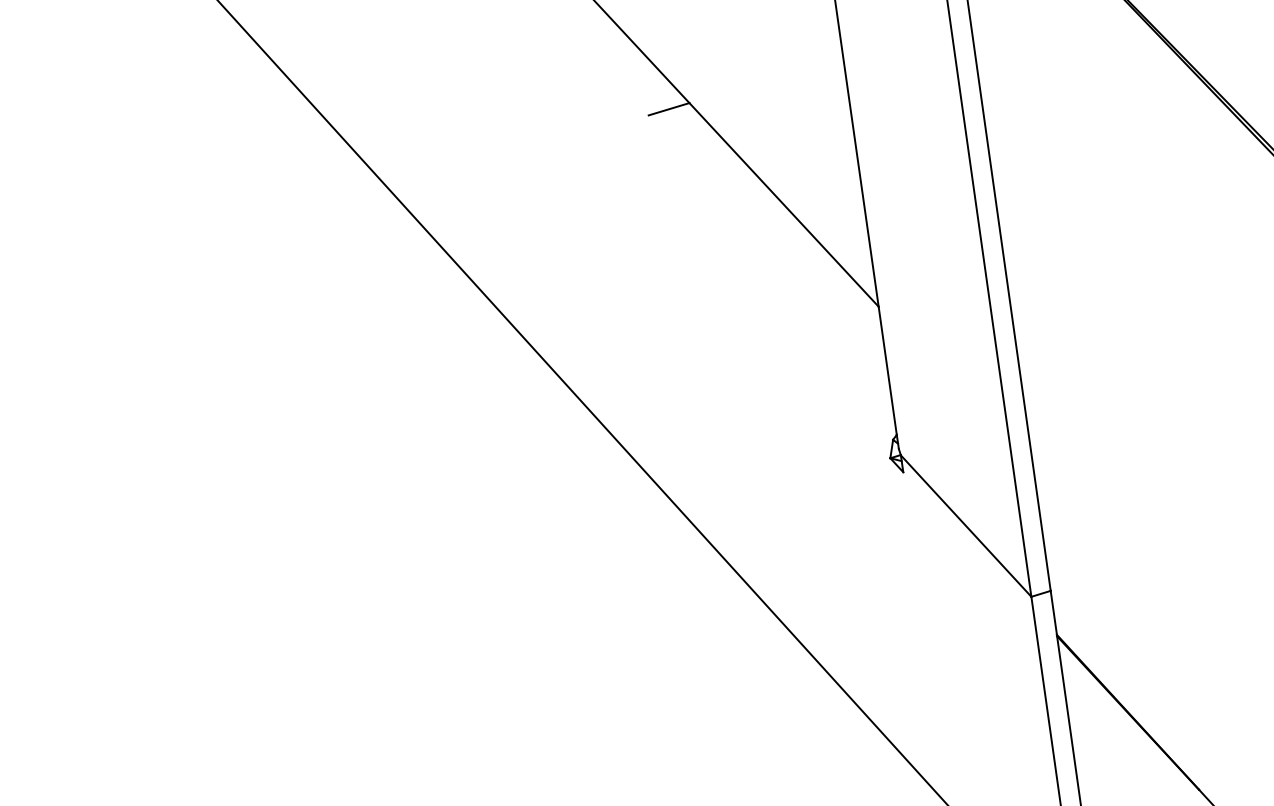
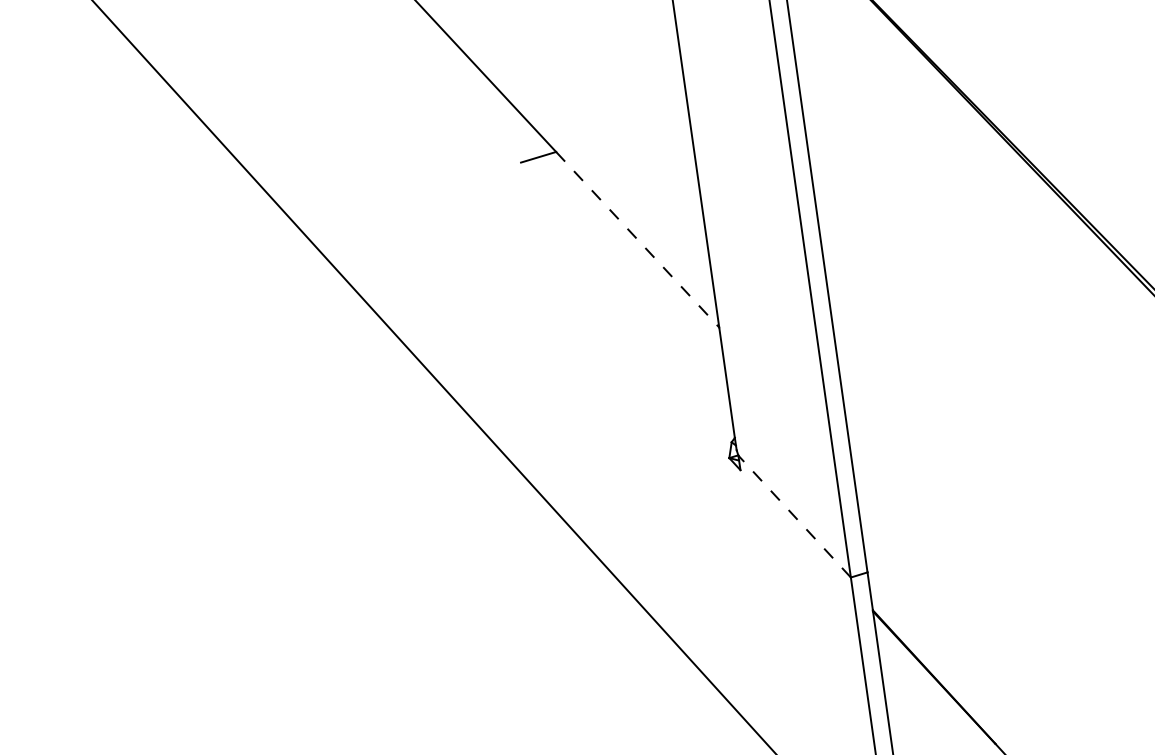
line: (783, 204) -> (637, 239), solid -> dashed
line: (965, 526) -> (794, 516), solid -> dashed

